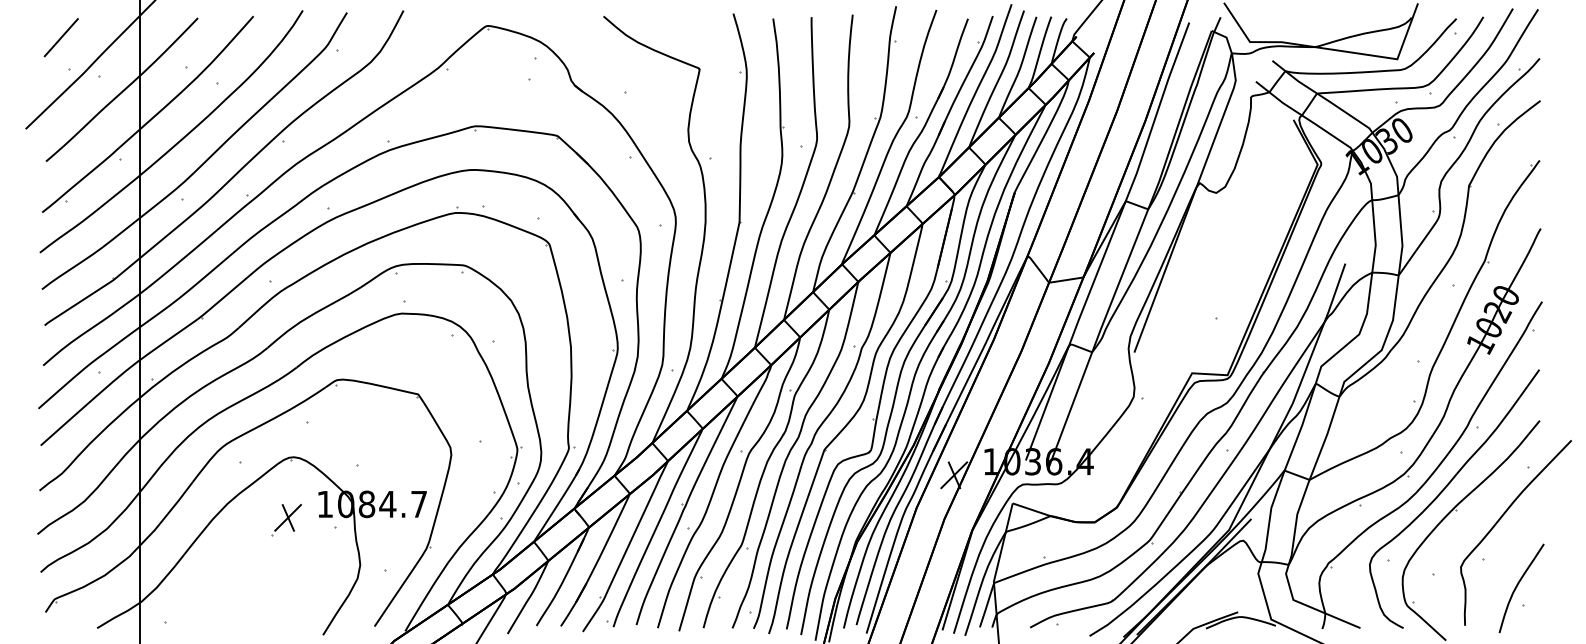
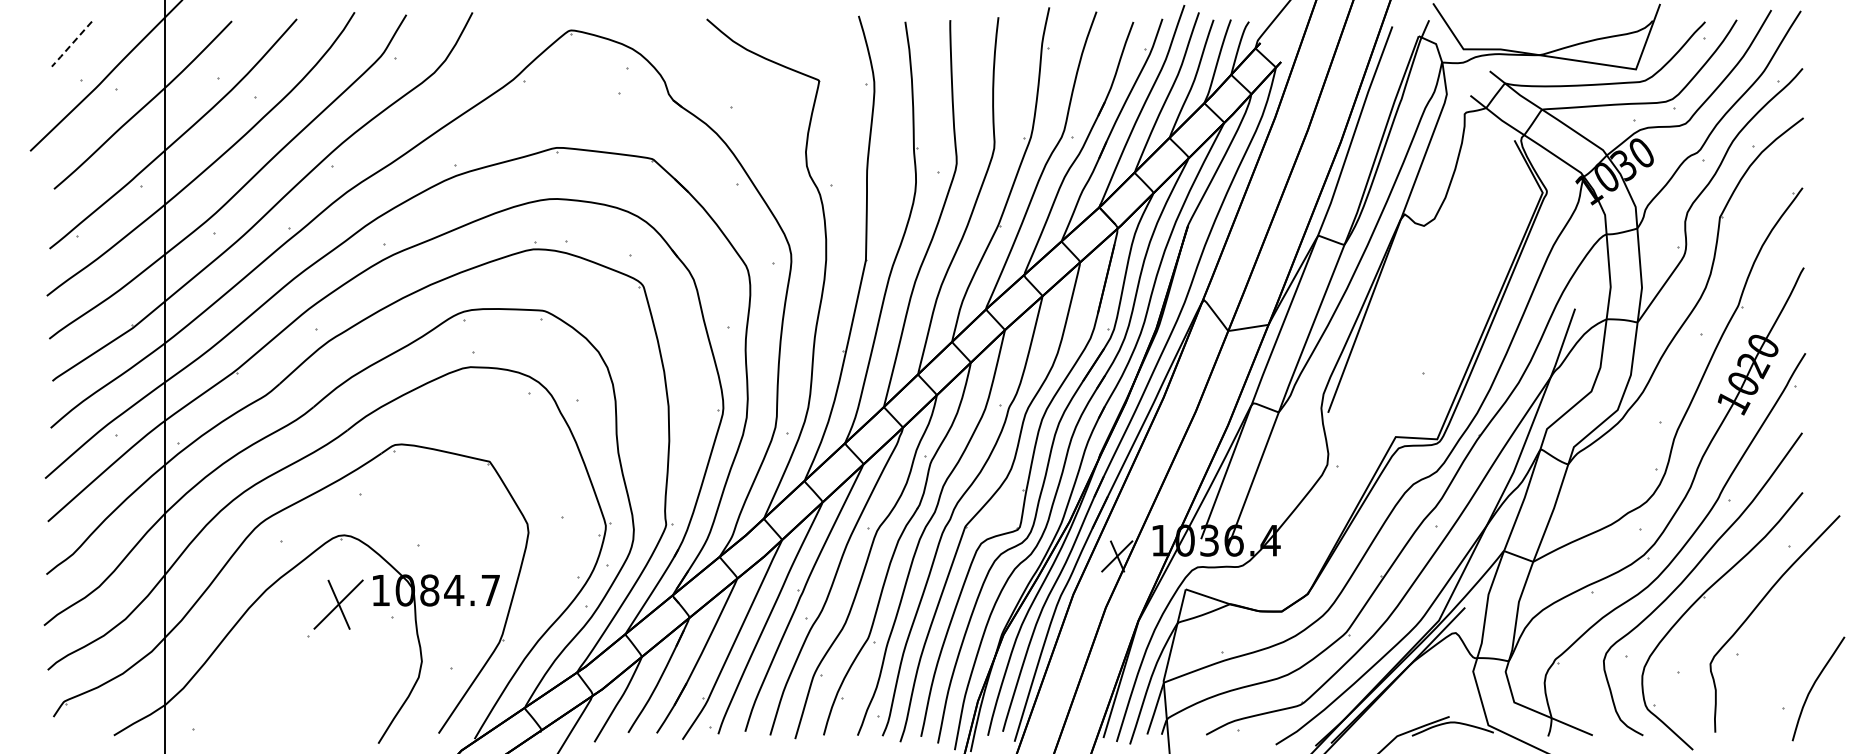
line: (60, 37) -> (71, 44), solid -> dashed
part: (286, 519) -> (335, 608), size x1.6
curve: (1518, 585) -> (1814, 685), moved

